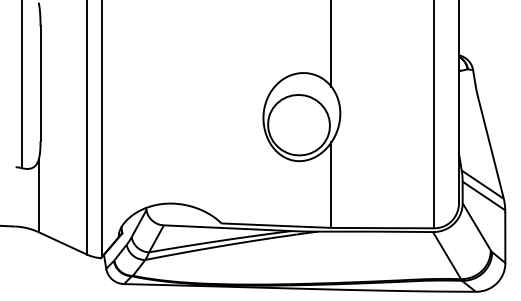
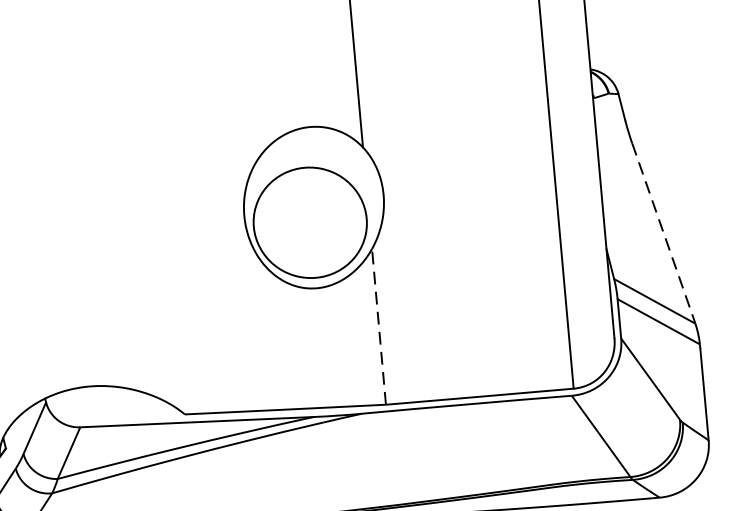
line: (490, 146) -> (662, 230), solid -> dashed
line: (331, 185) -> (379, 327), solid -> dashed

